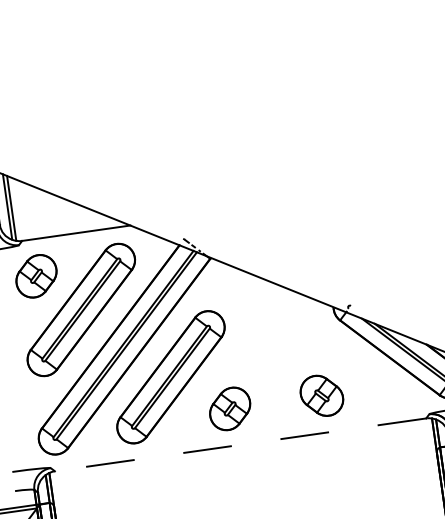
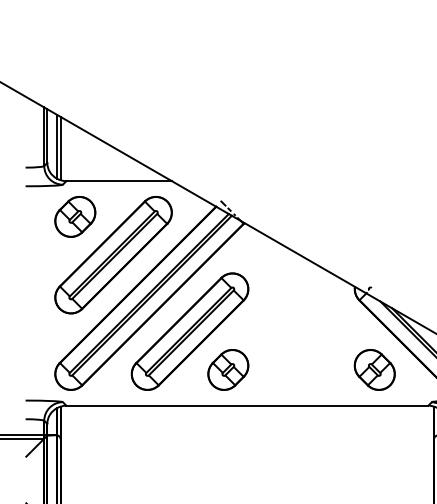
part: (321, 395) -> (374, 369), moved
part: (230, 408) -> (228, 369), moved
line: (240, 444) -> (247, 405), dashed -> solid

